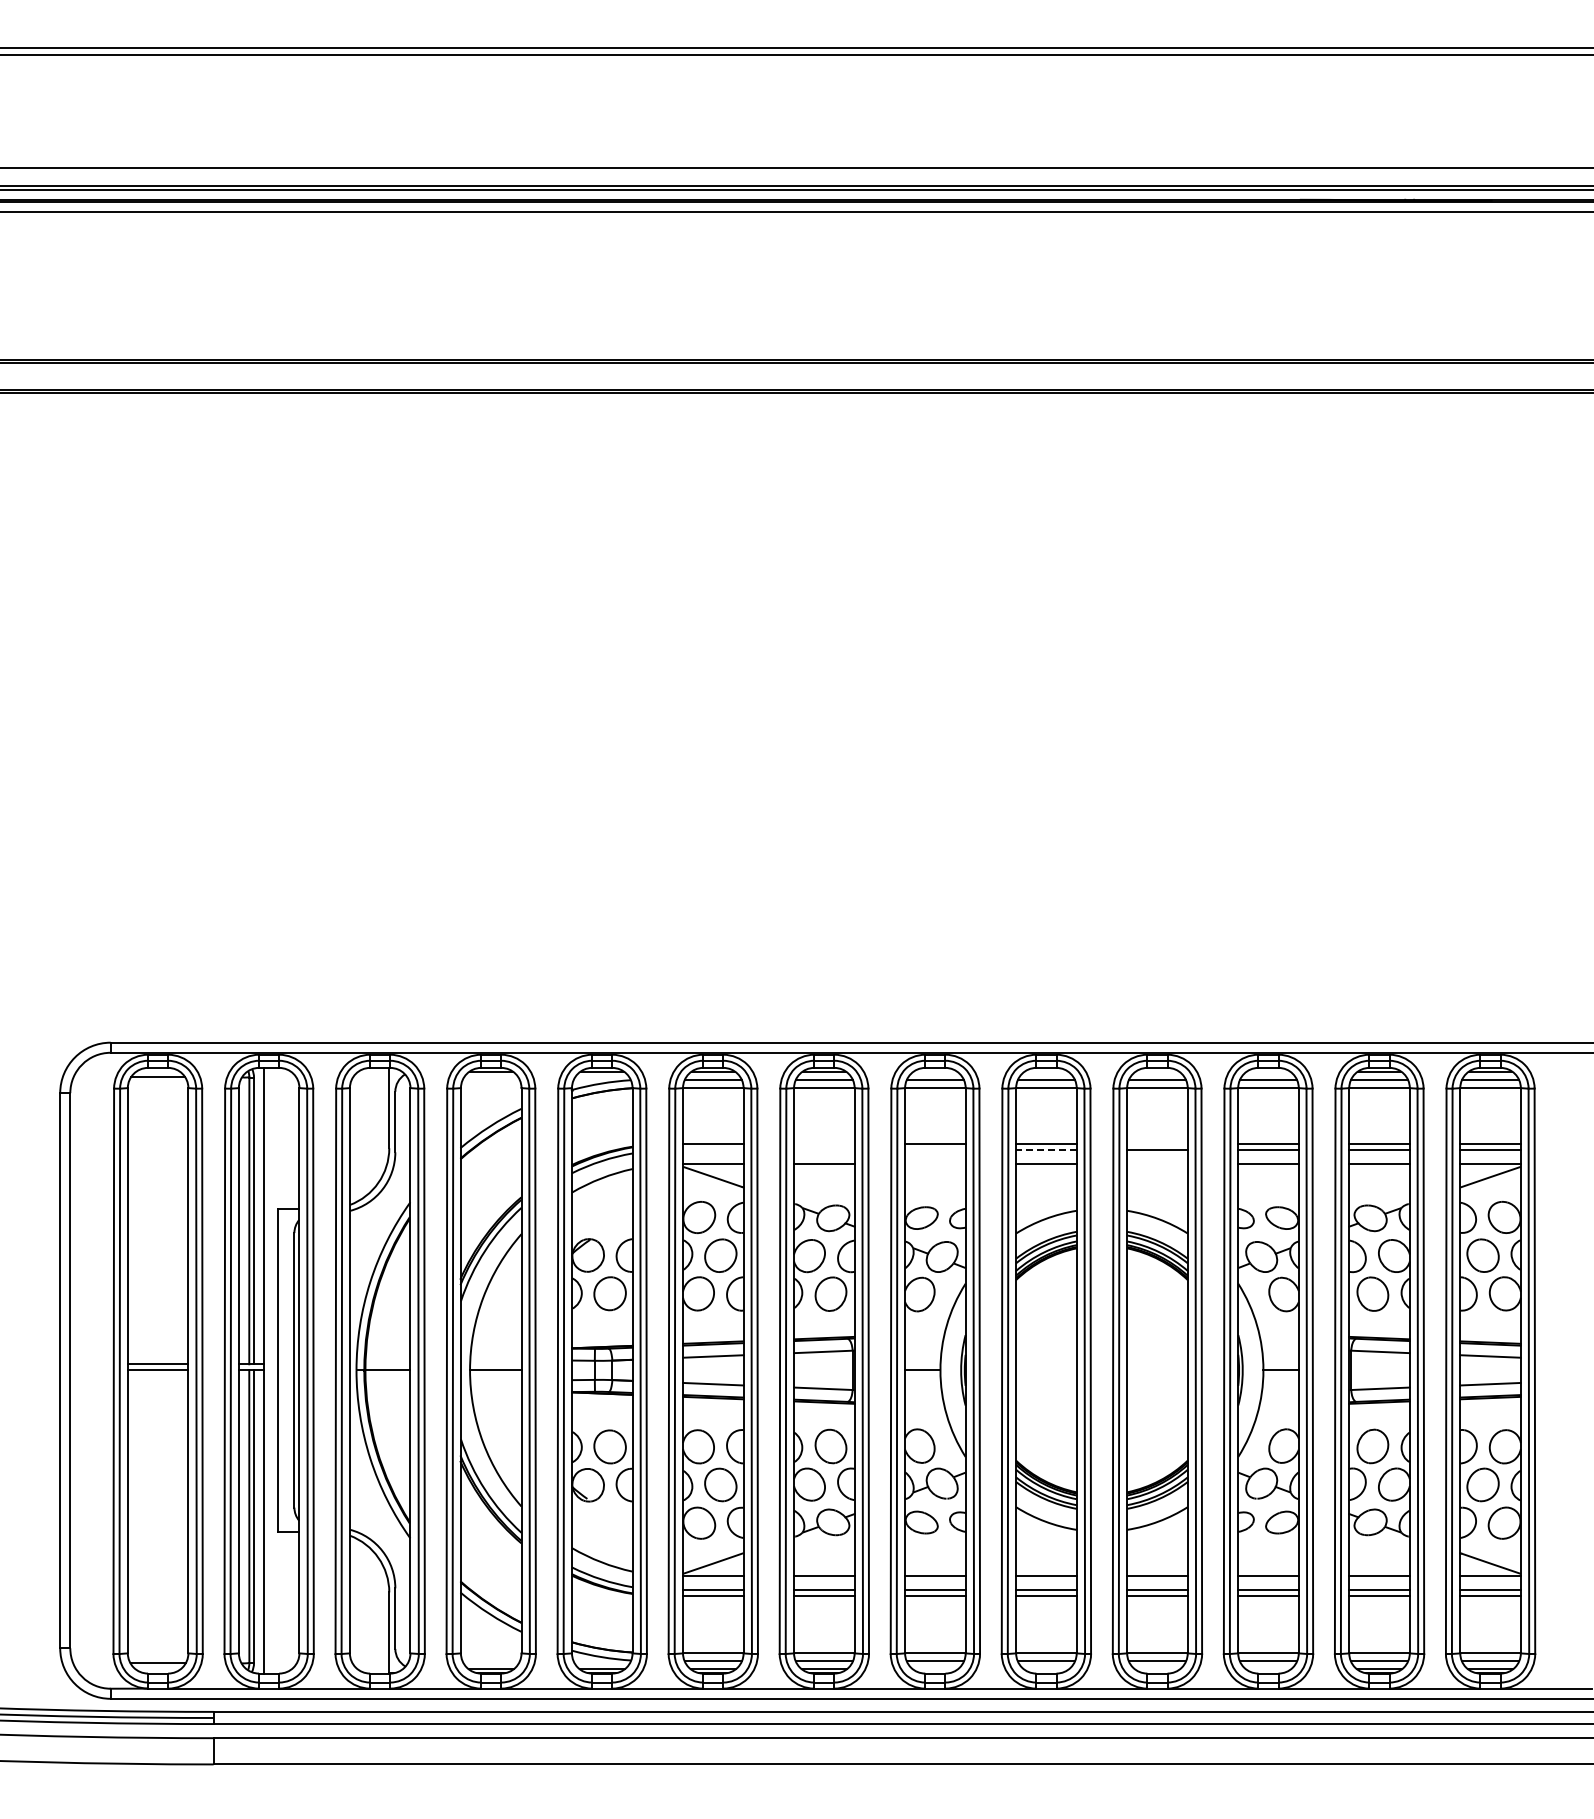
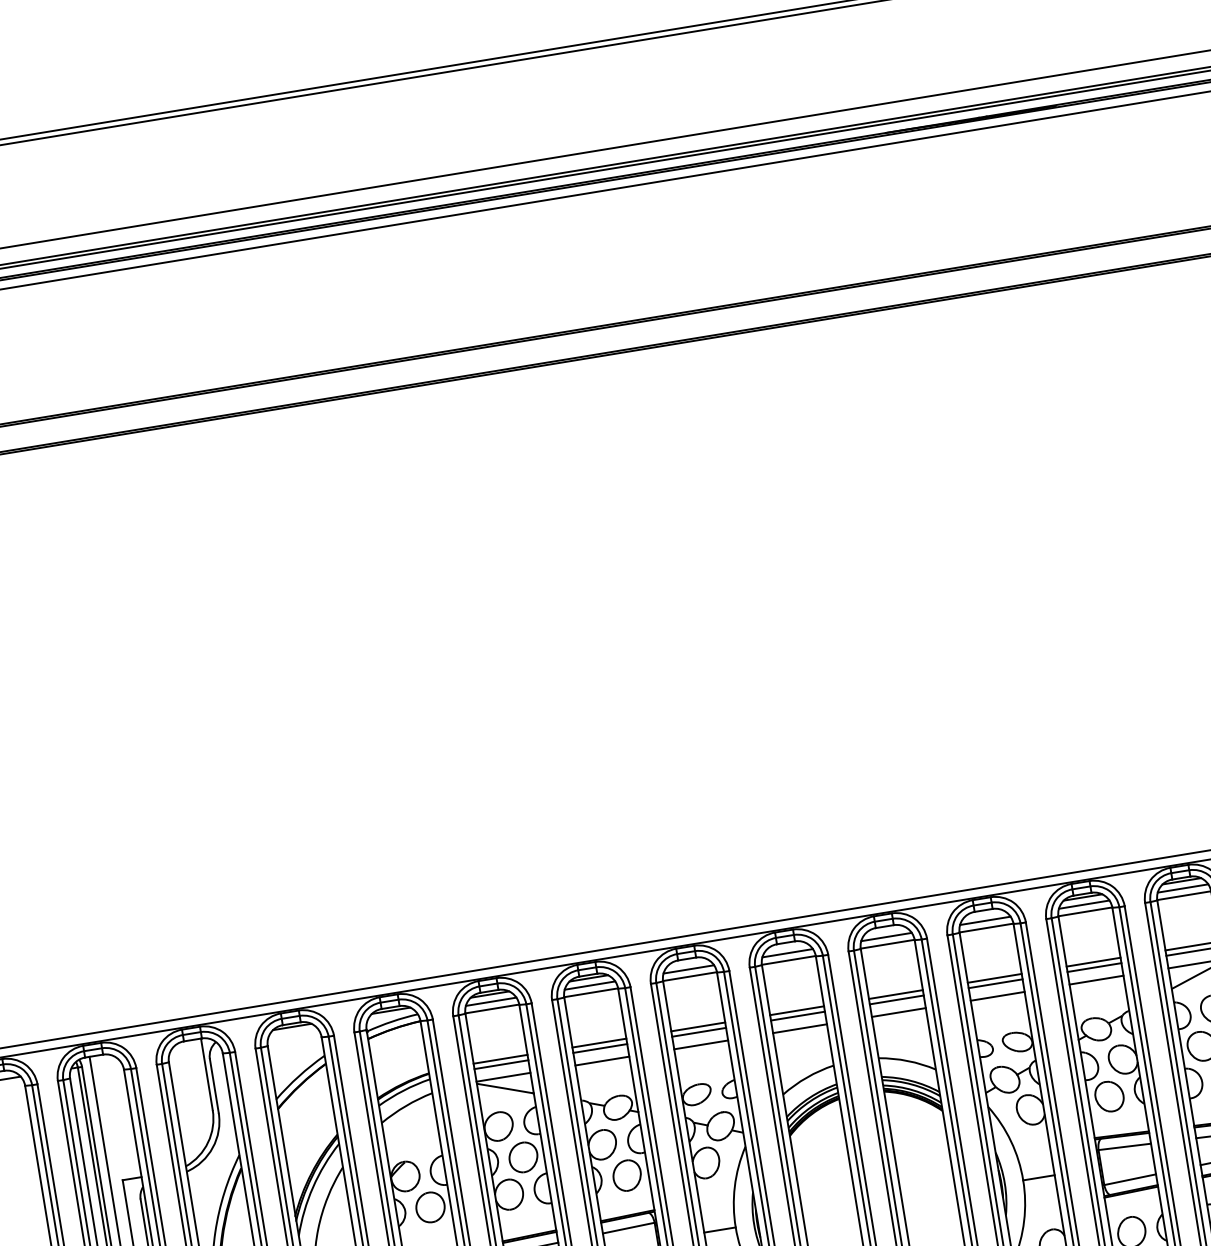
line: (824, 1144) -> (599, 1043), added
line: (1157, 1144) -> (896, 994), added
line: (713, 1150) -> (501, 1064), added
line: (824, 1150) -> (600, 1048), added
line: (935, 1150) -> (699, 1032), added
line: (1045, 1150) -> (797, 1016), dashed -> solid
line: (935, 1164) -> (701, 1044), added
line: (1157, 1164) -> (898, 1012), added

